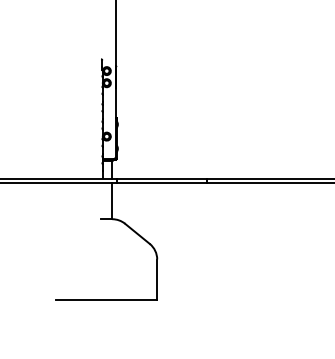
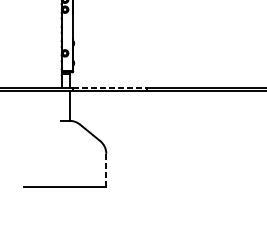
line: (162, 178) -> (110, 87), solid -> dashed
line: (157, 279) -> (106, 170), solid -> dashed

